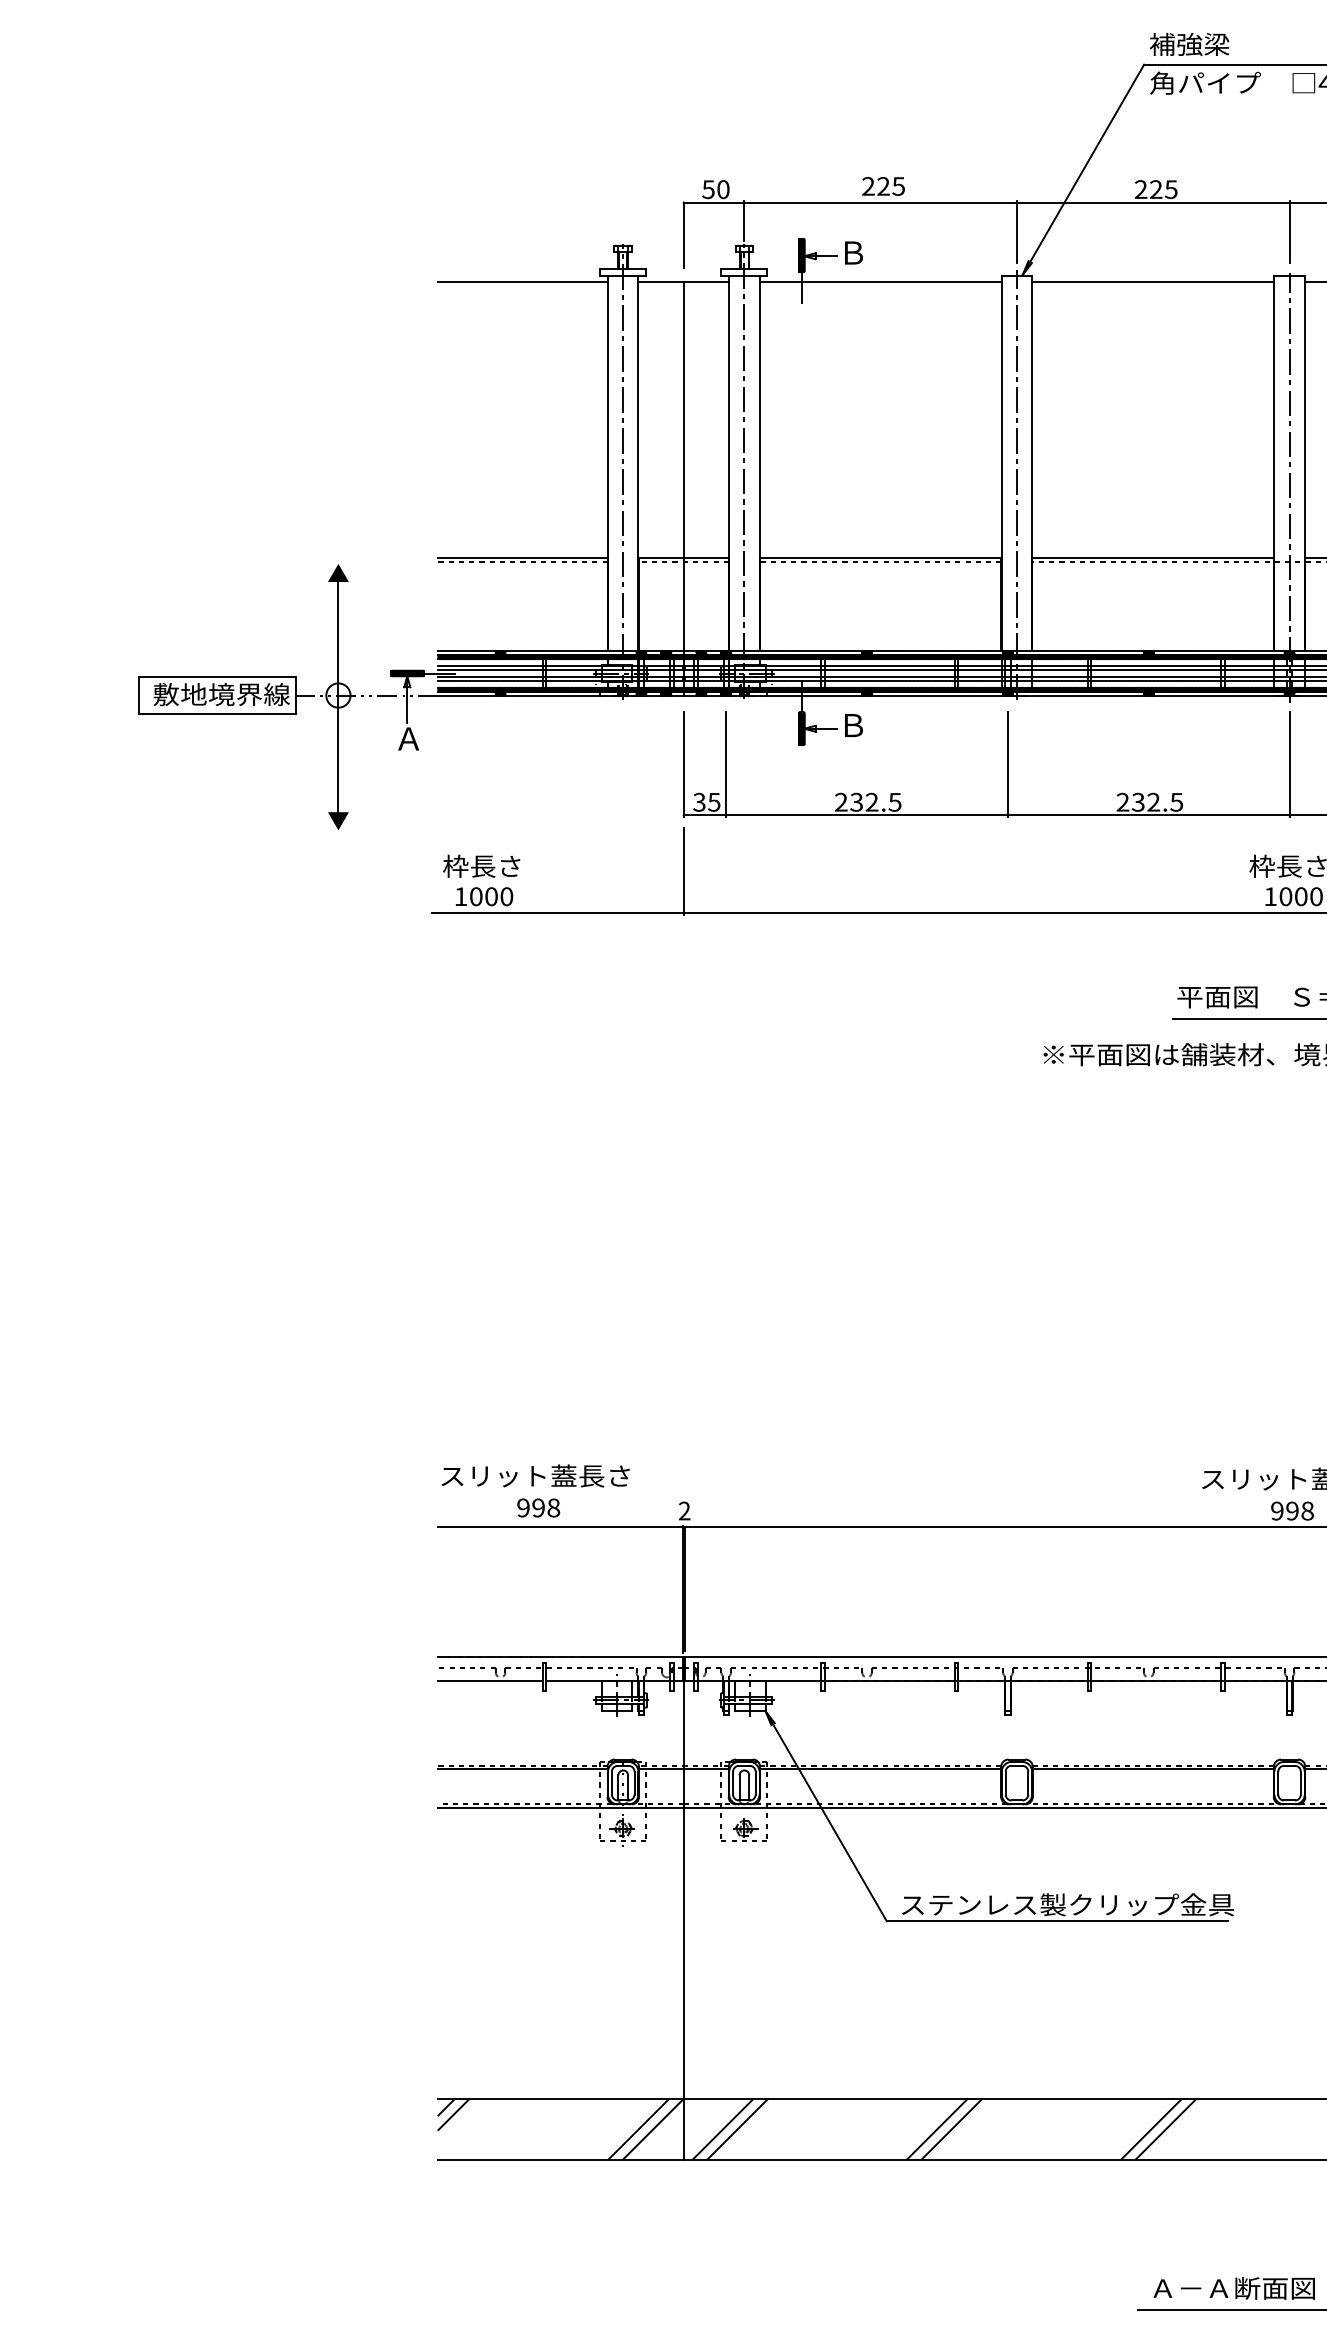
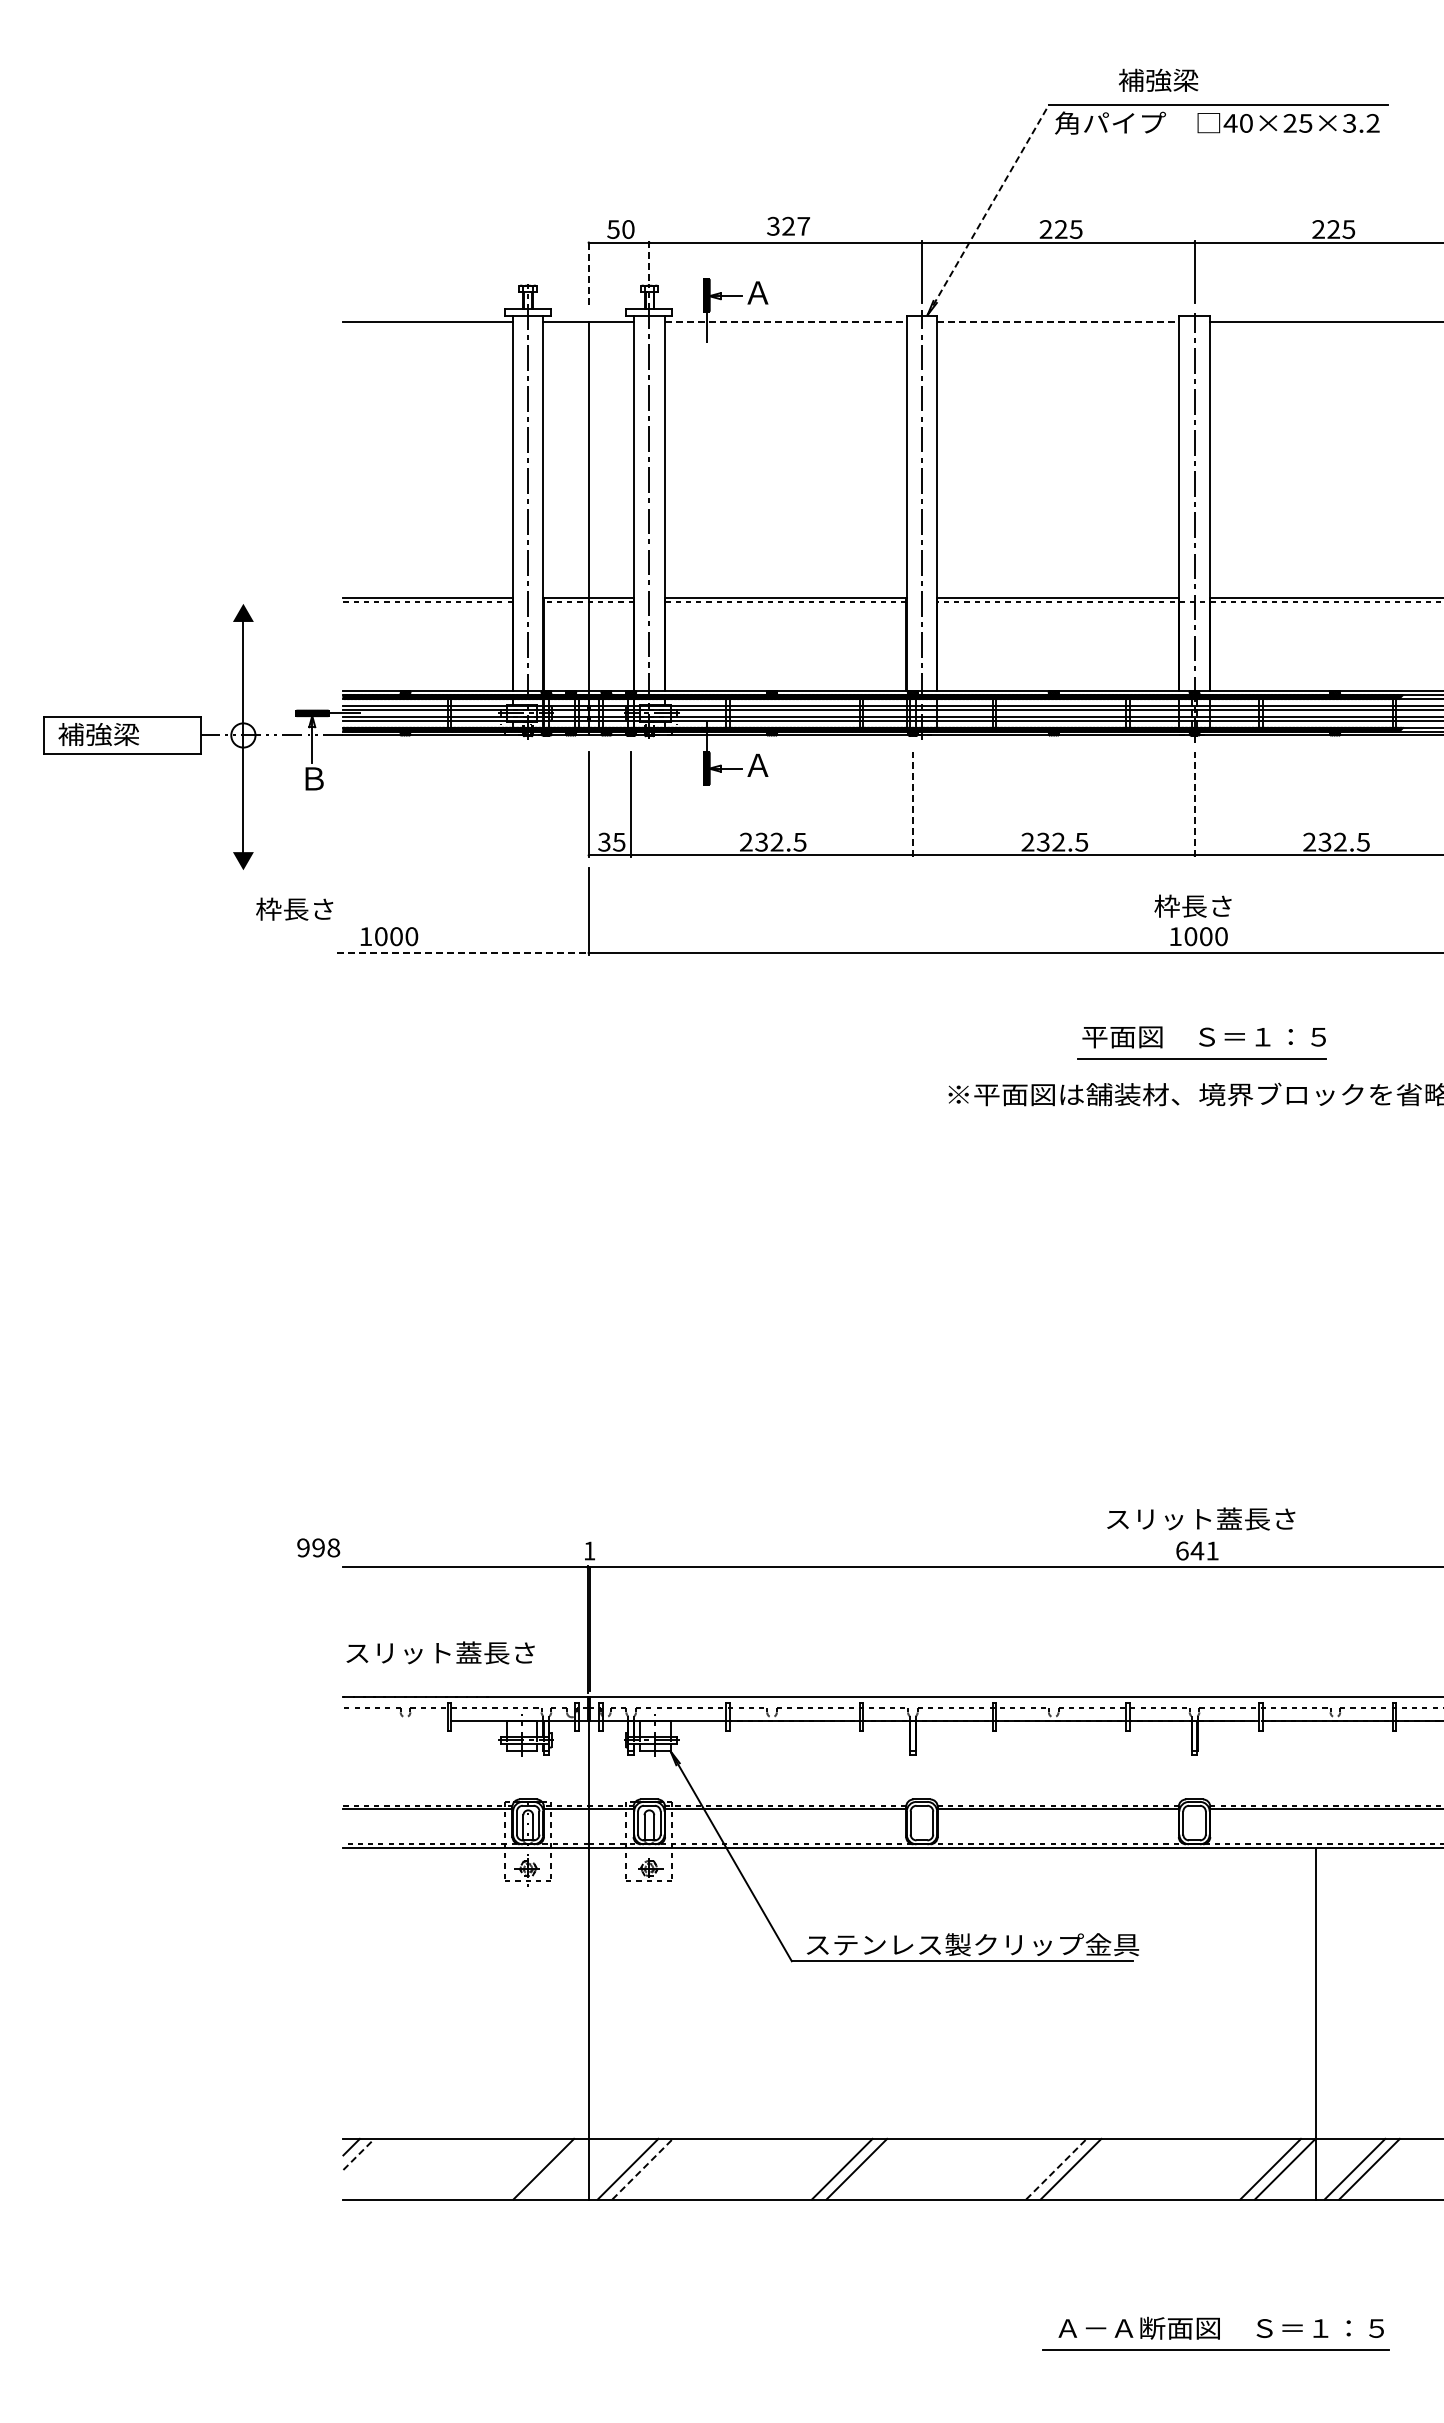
text: (1189, 43) -> (1158, 79), moved
line: (1083, 169) -> (988, 209), solid -> dashed
text: (883, 186) -> (788, 226), 225 -> 327
line: (744, 220) -> (649, 260), solid -> dashed
line: (683, 235) -> (588, 275), solid -> dashed
text: (852, 252) -> (757, 292), Ｂ -> Ａ
line: (881, 282) -> (786, 322), solid -> dashed
line: (1153, 282) -> (1058, 322), solid -> dashed
text: (221, 694) -> (126, 734), 敷地境界線 -> 補強梁
text: (852, 724) -> (757, 764), Ｂ -> Ａ
text: (408, 738) -> (313, 778), Ａ -> Ｂ
line: (1007, 764) -> (912, 804), solid -> dashed
line: (1289, 764) -> (1194, 804), solid -> dashed
text: (481, 865) -> (294, 908), moved
line: (558, 912) -> (463, 952), solid -> dashed
text: (535, 1475) -> (440, 1652), moved
text: (538, 1507) -> (318, 1547), moved
text: (684, 1510) -> (589, 1550), 2 -> 1
text: (1292, 1510) -> (1197, 1550), 998 -> 641
line: (490, 1680) -> (395, 1720), removed
line: (453, 2114) -> (358, 2154), solid -> dashed
line: (653, 2128) -> (558, 2168), removed
line: (737, 2129) -> (642, 2169), solid -> dashed
line: (1151, 2129) -> (1056, 2169), solid -> dashed

